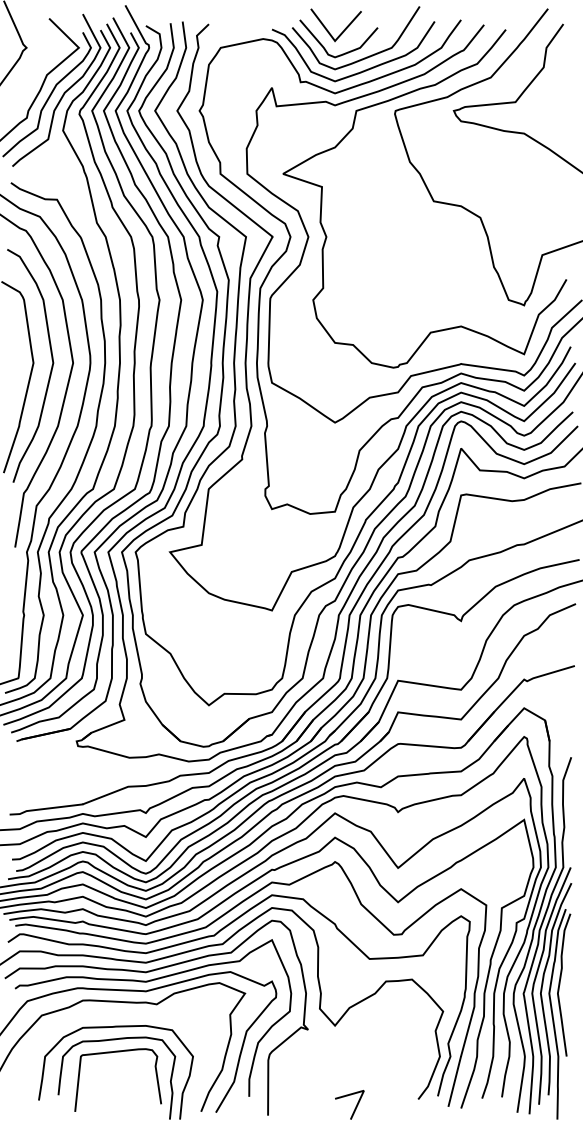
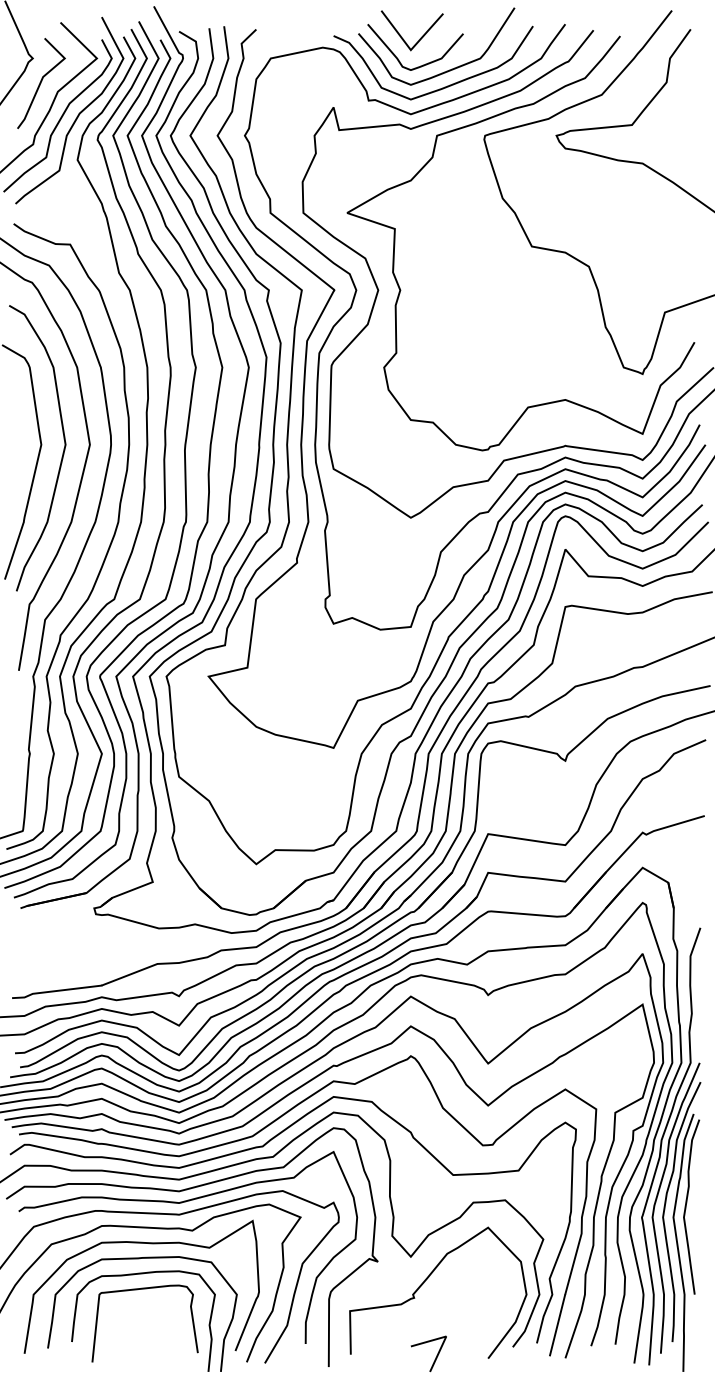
line: (33, 68) -> (41, 83), added
curve: (121, 1015) -> (149, 1244), added
curve: (347, 1045) -> (426, 1280), added

